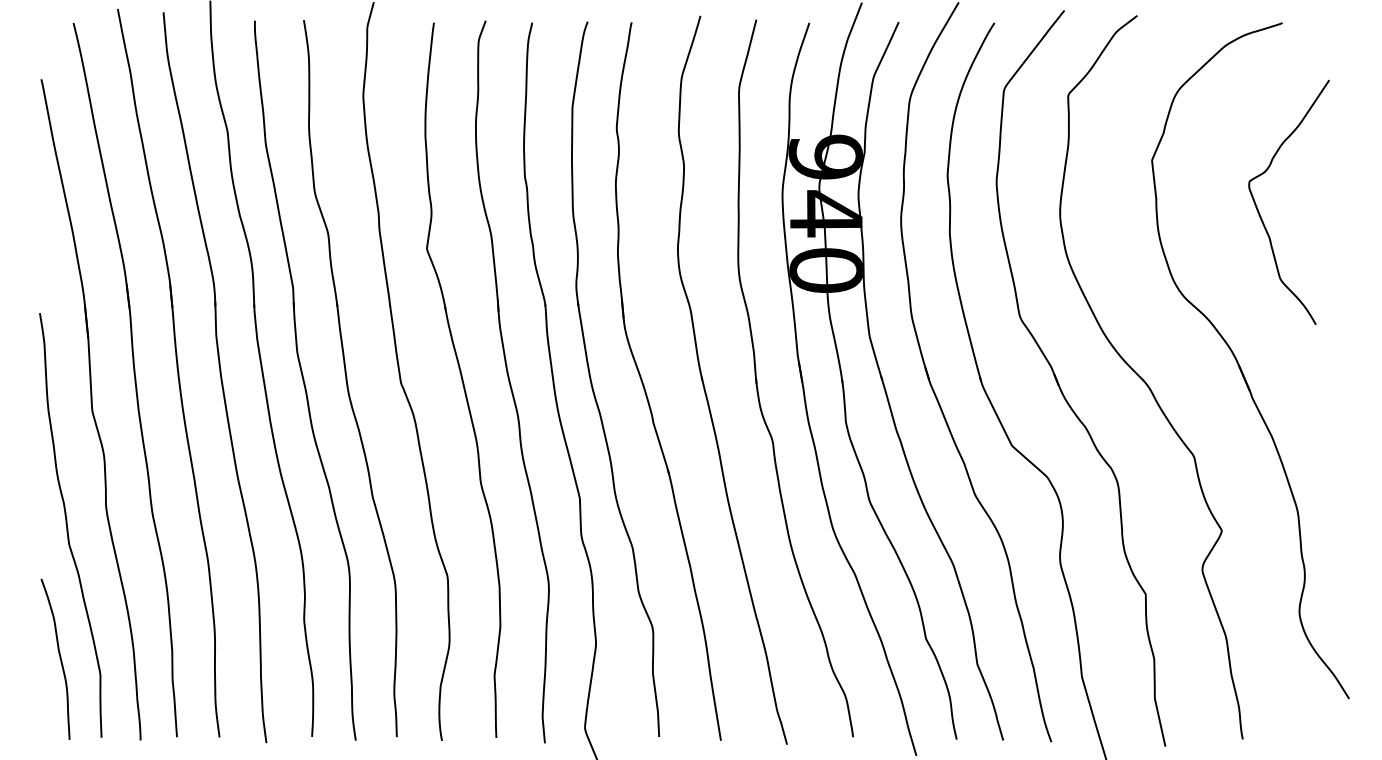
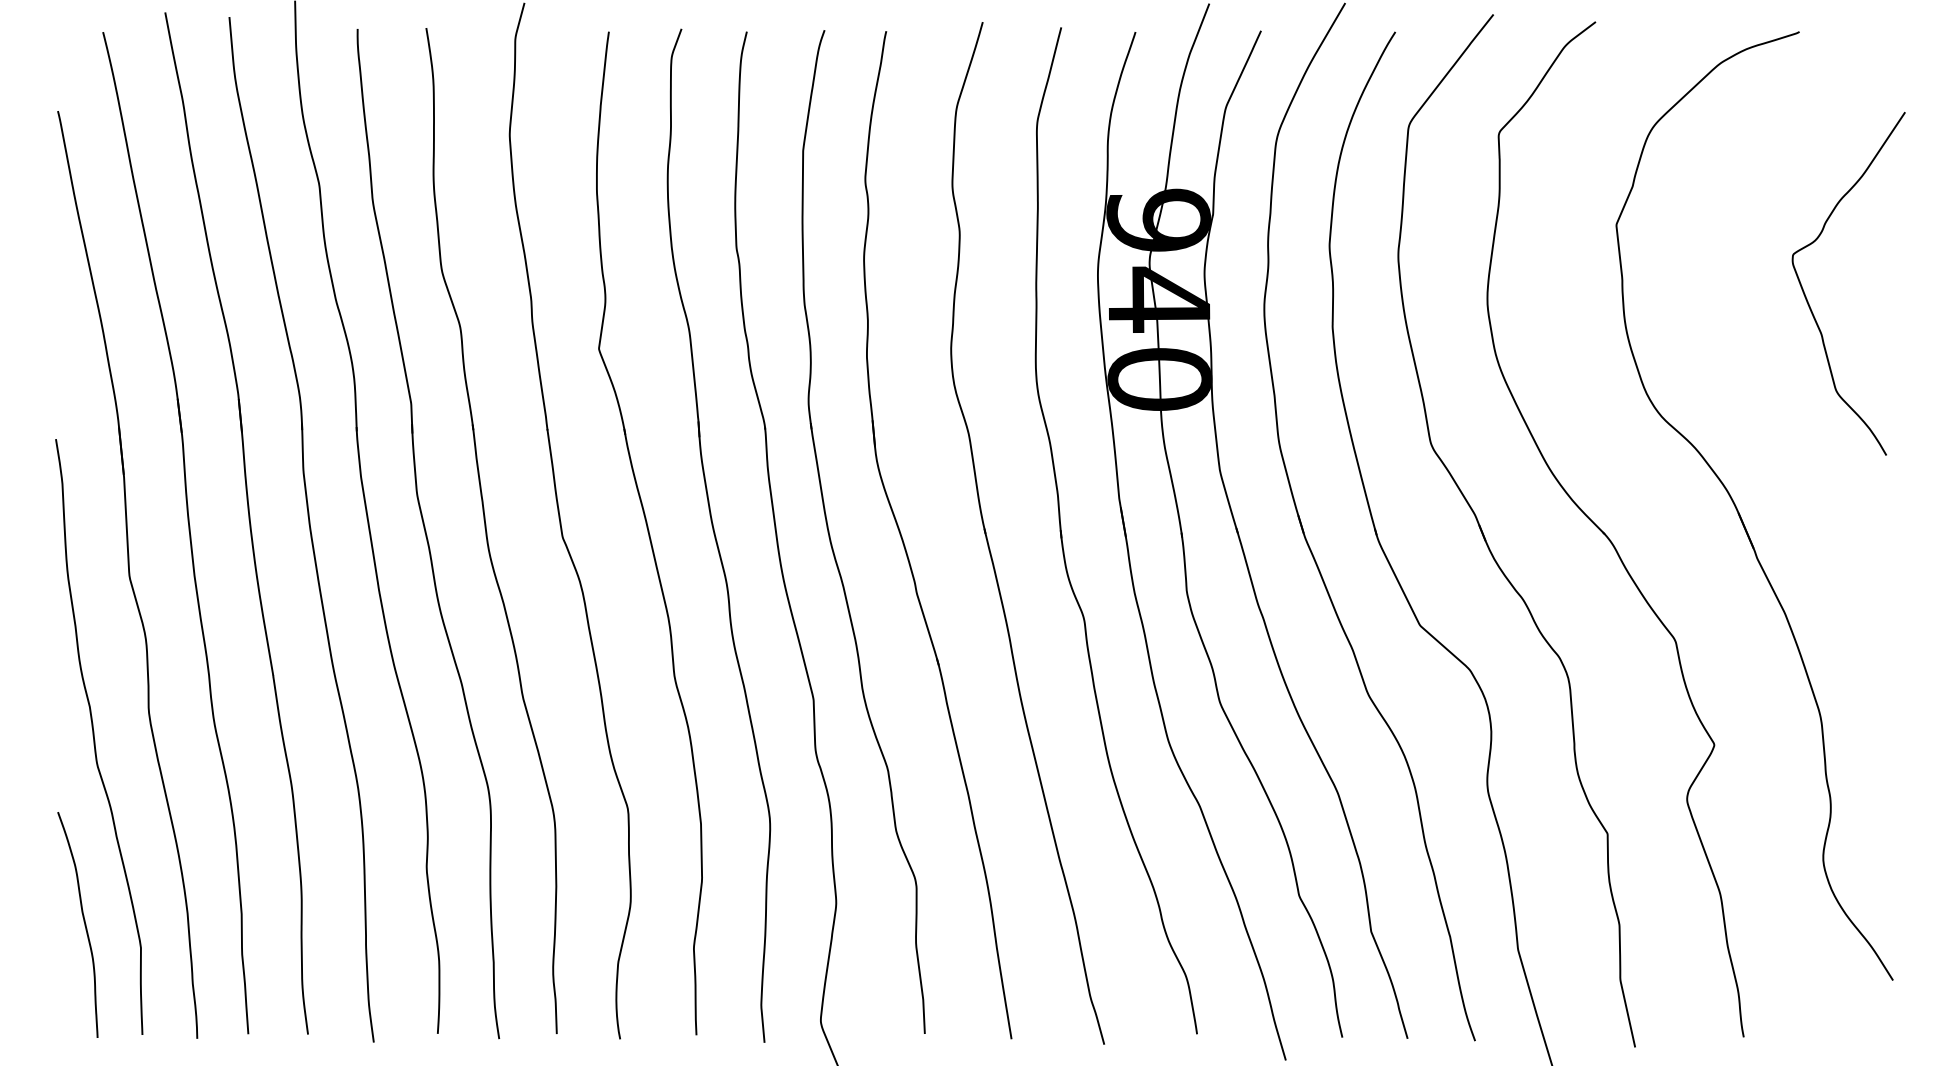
curve: (1259, 212) -> (1807, 298), moved

